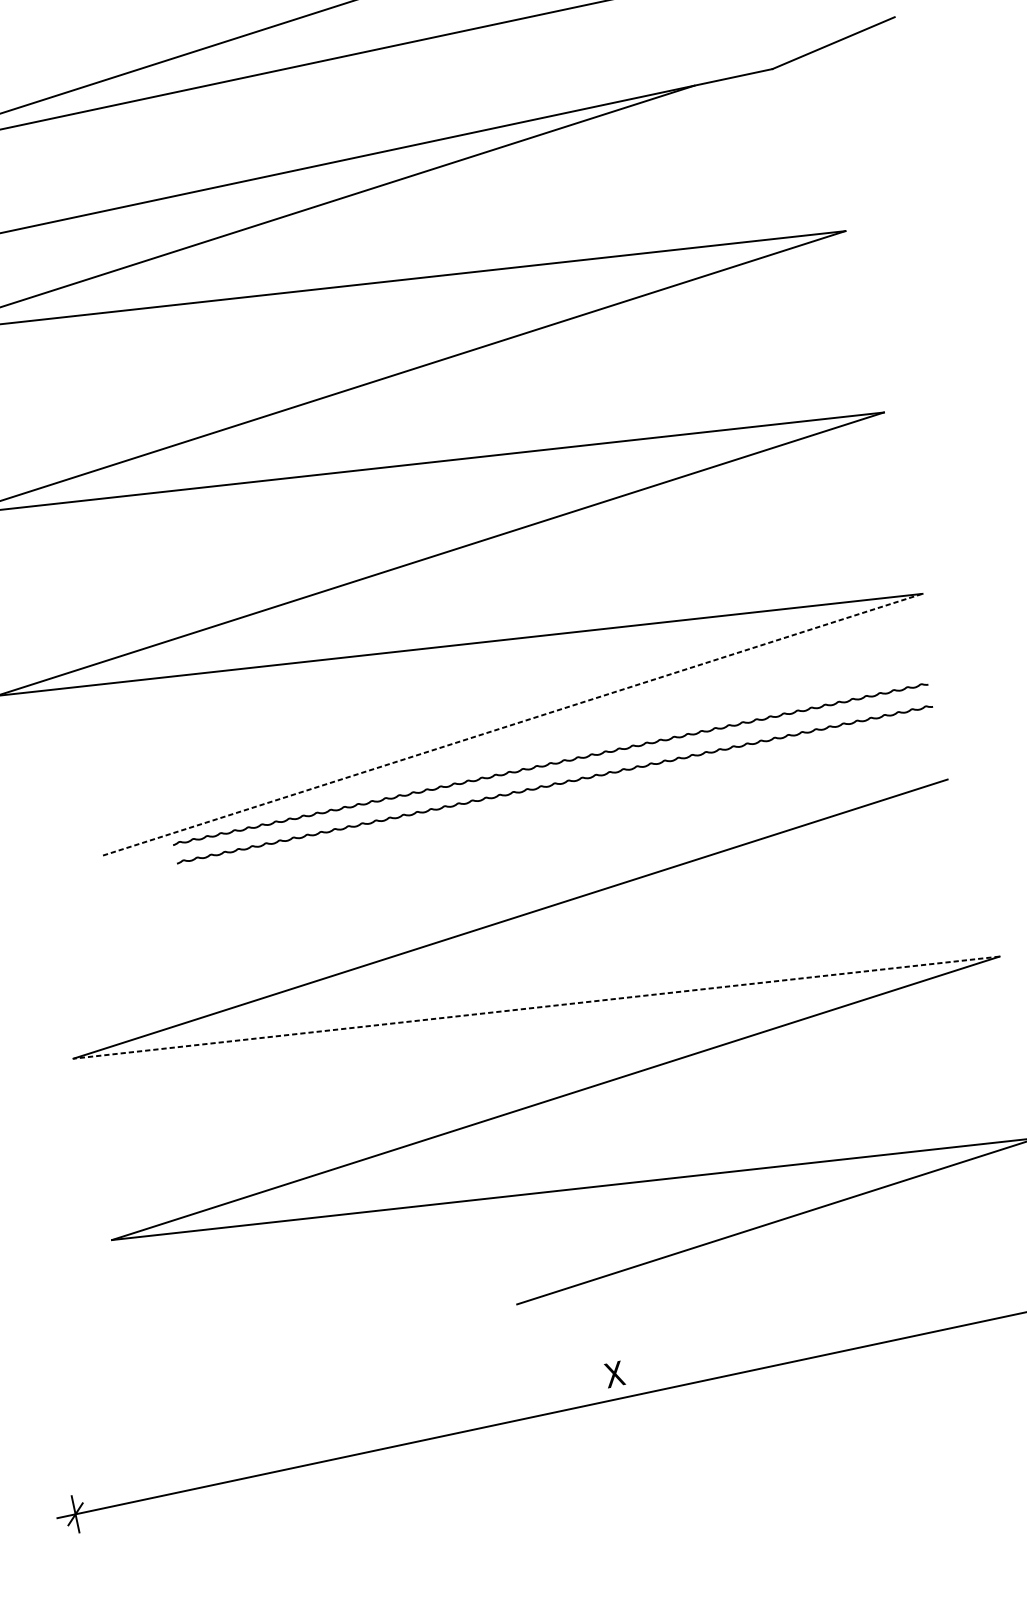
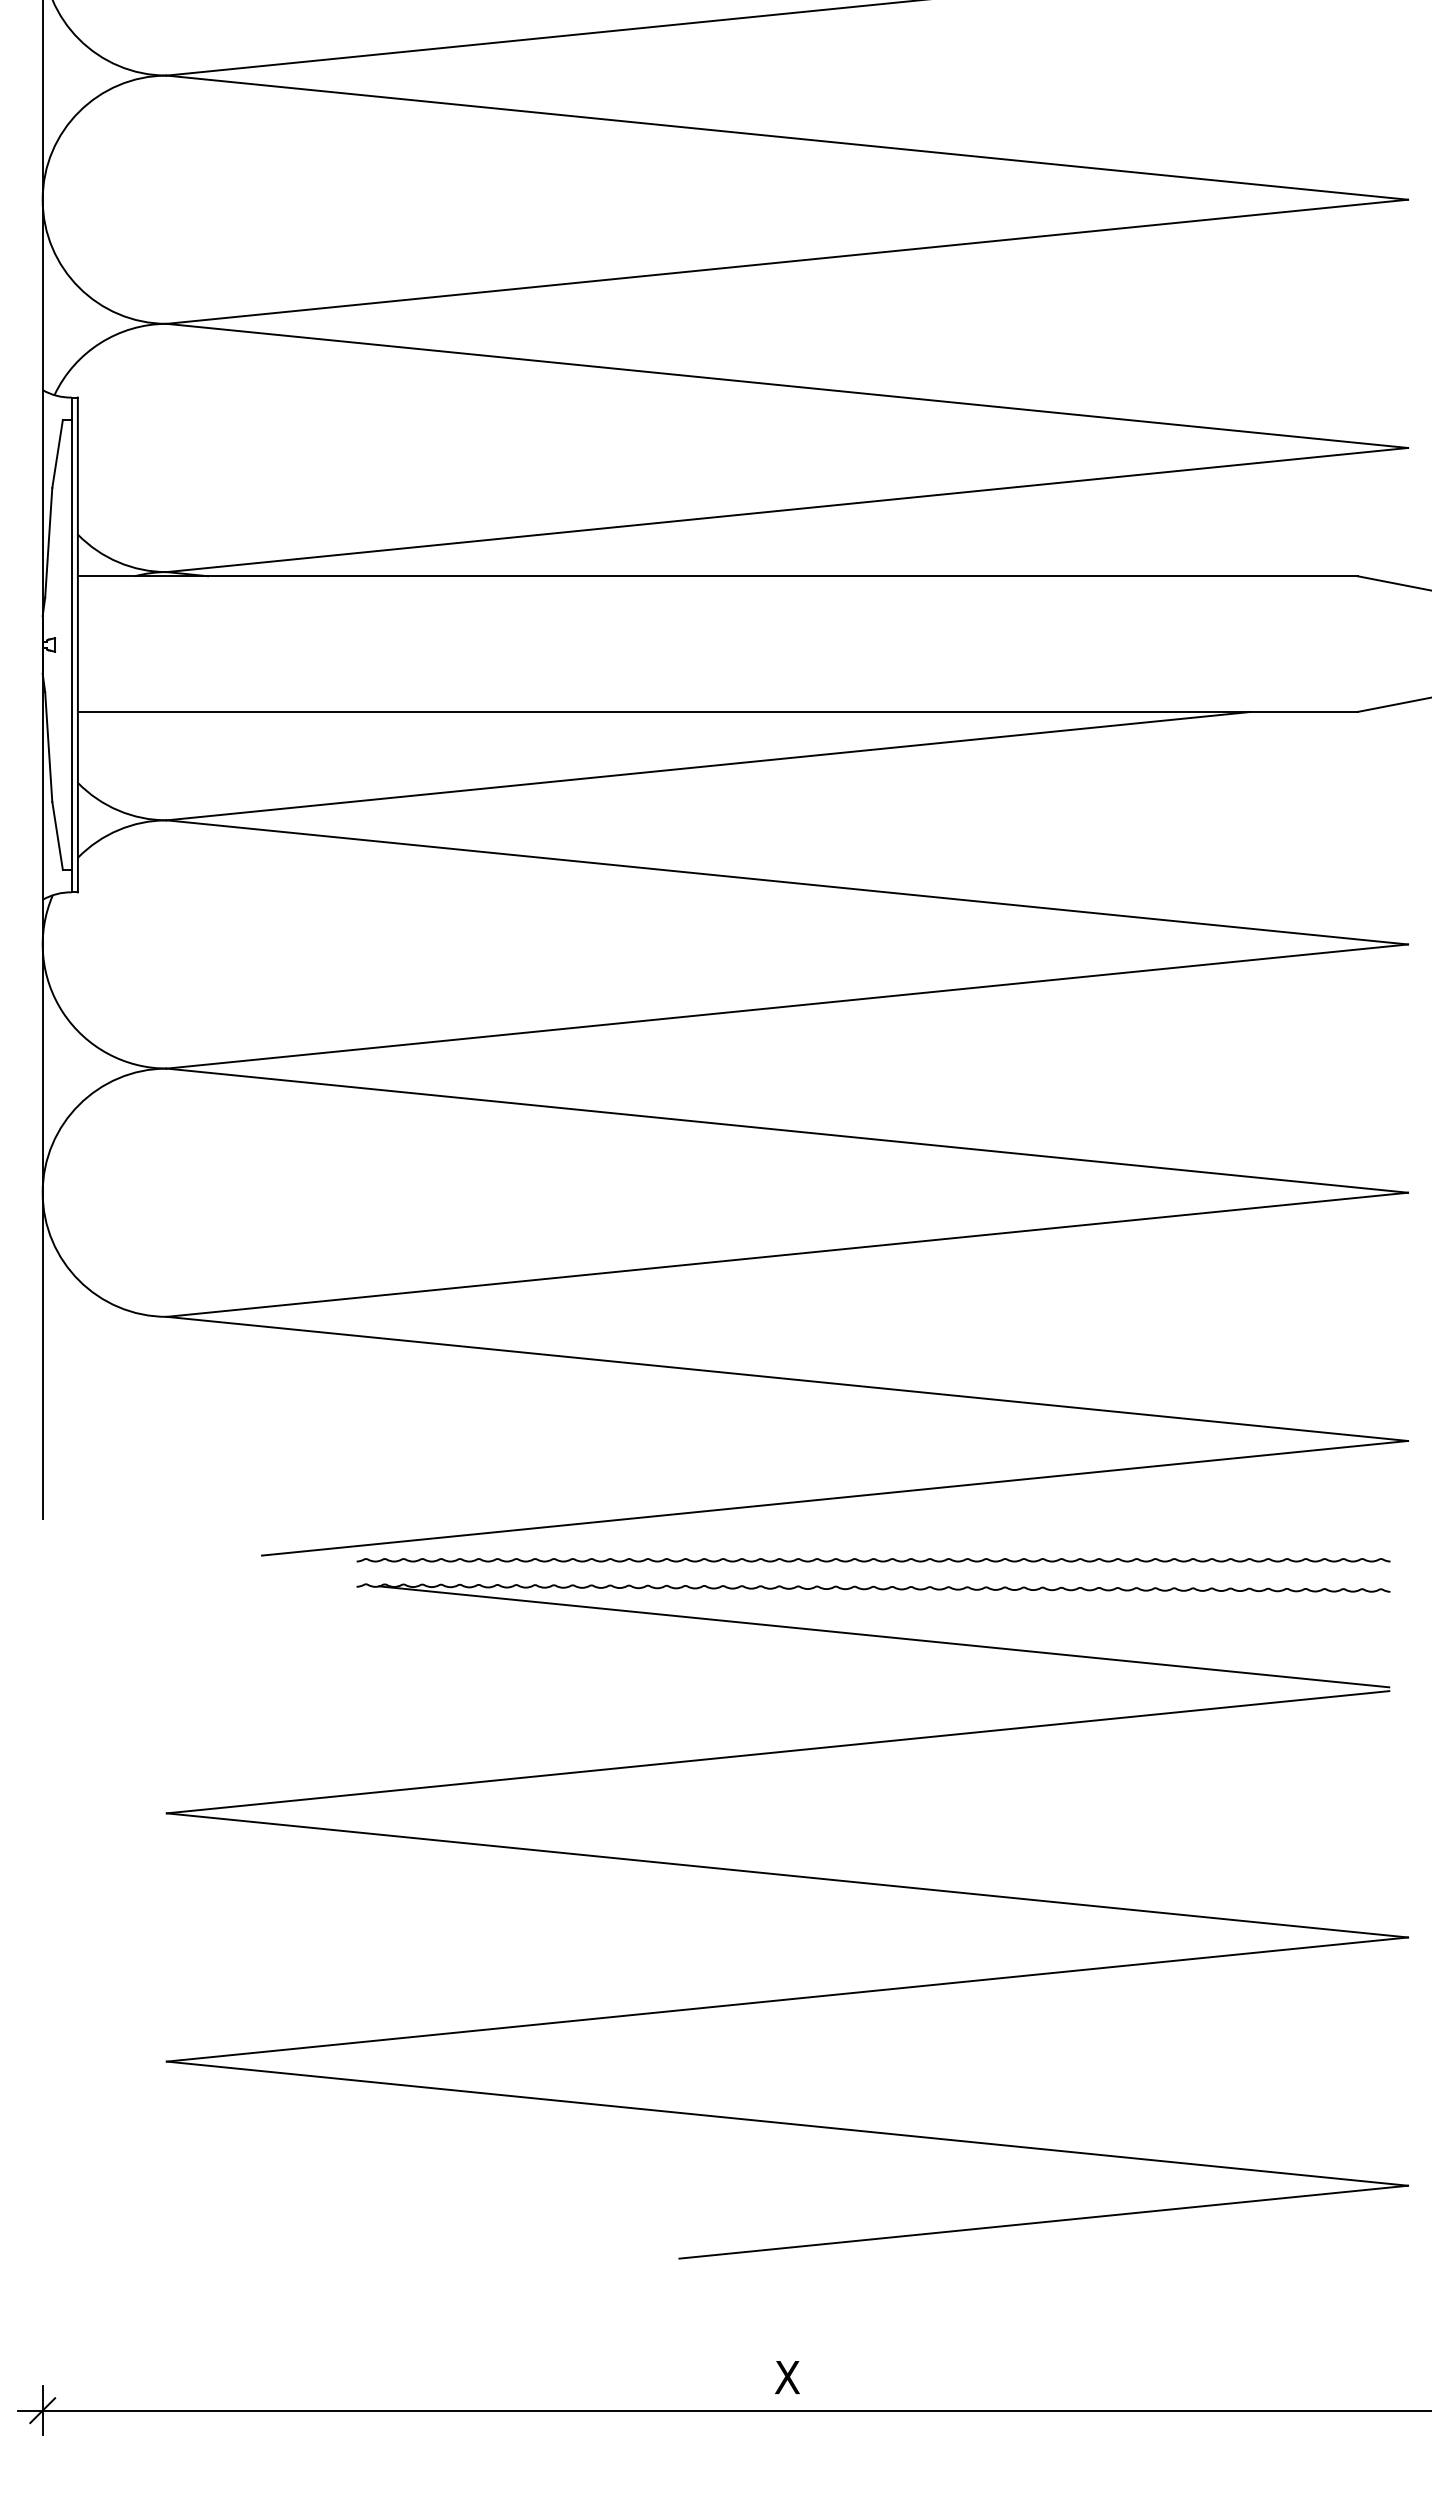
line: (513, 724) -> (835, 1498), dashed -> solid
line: (570, 818) -> (884, 1636), added
line: (536, 1007) -> (787, 1875), dashed -> solid

